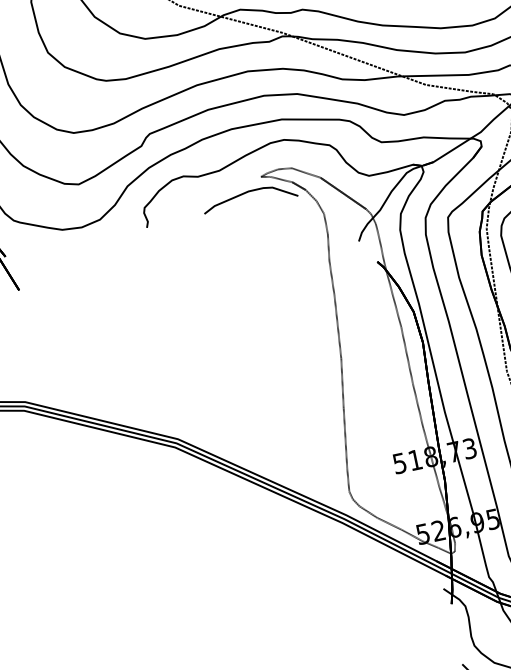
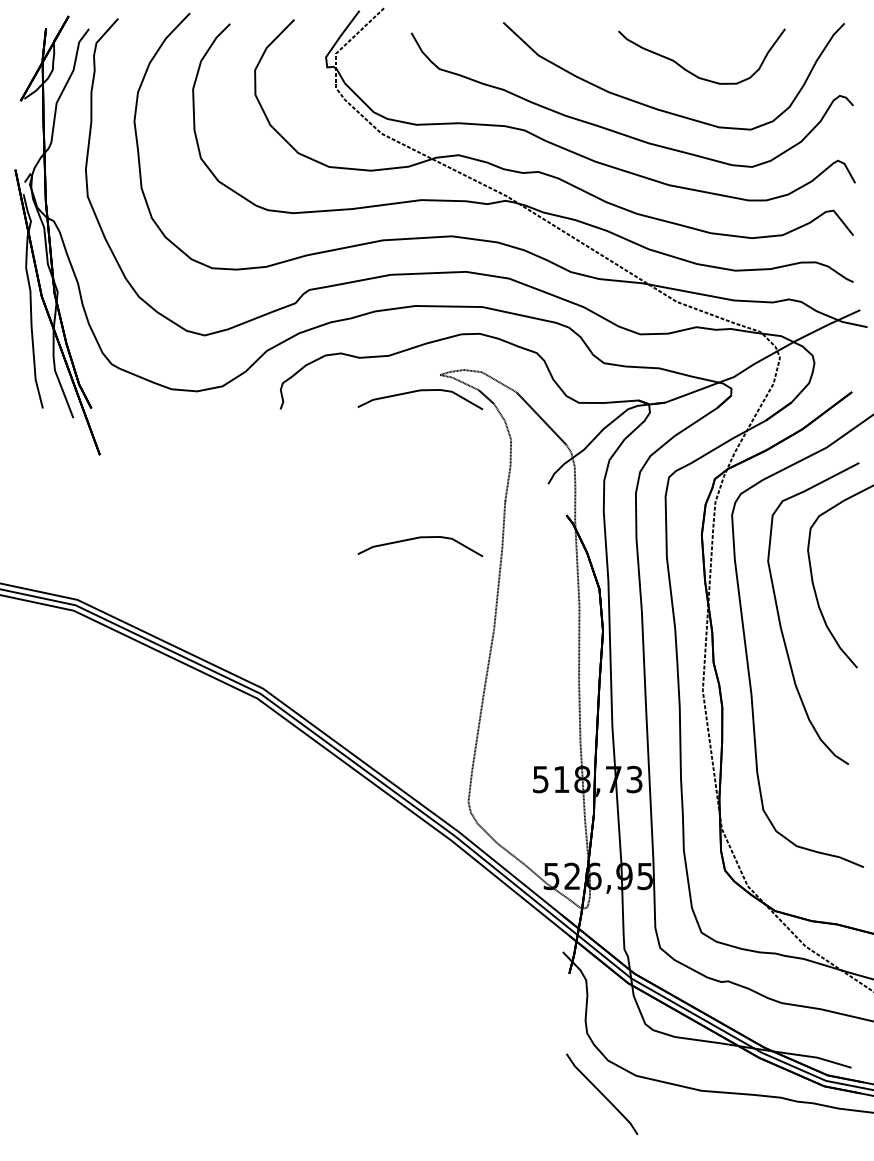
curve: (271, 302) -> (420, 538), added

